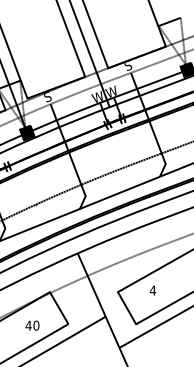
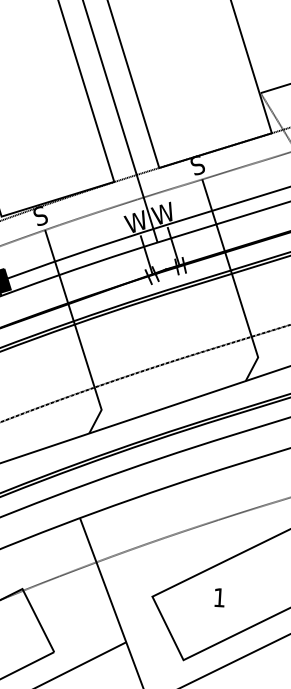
text: (152, 290) -> (218, 597), 4 -> 1

